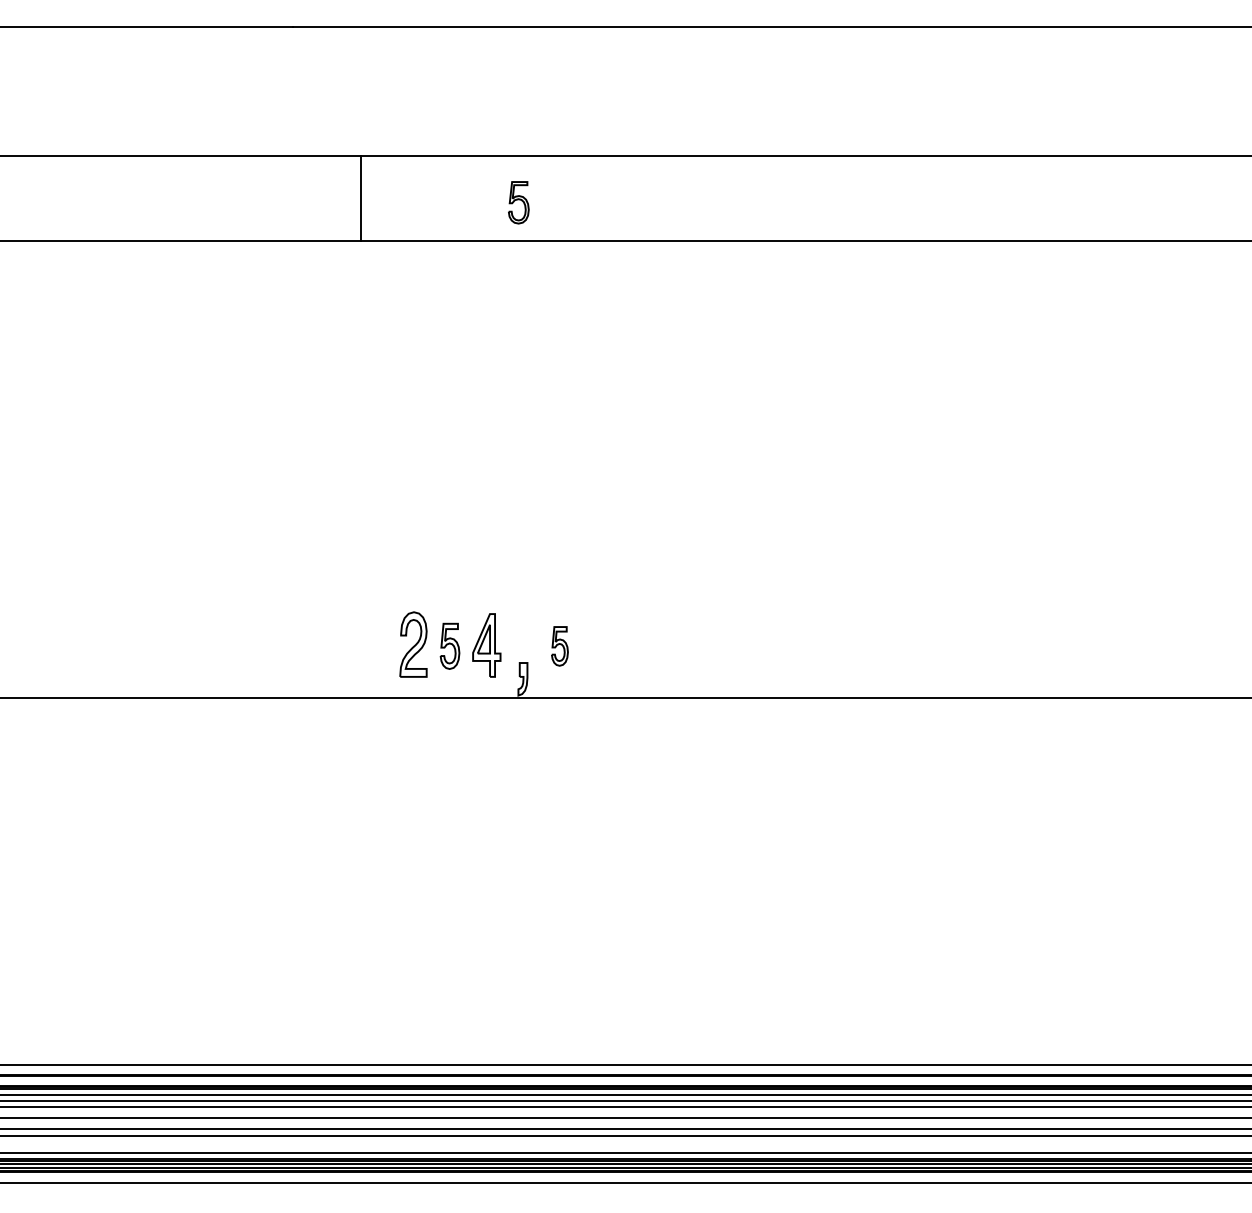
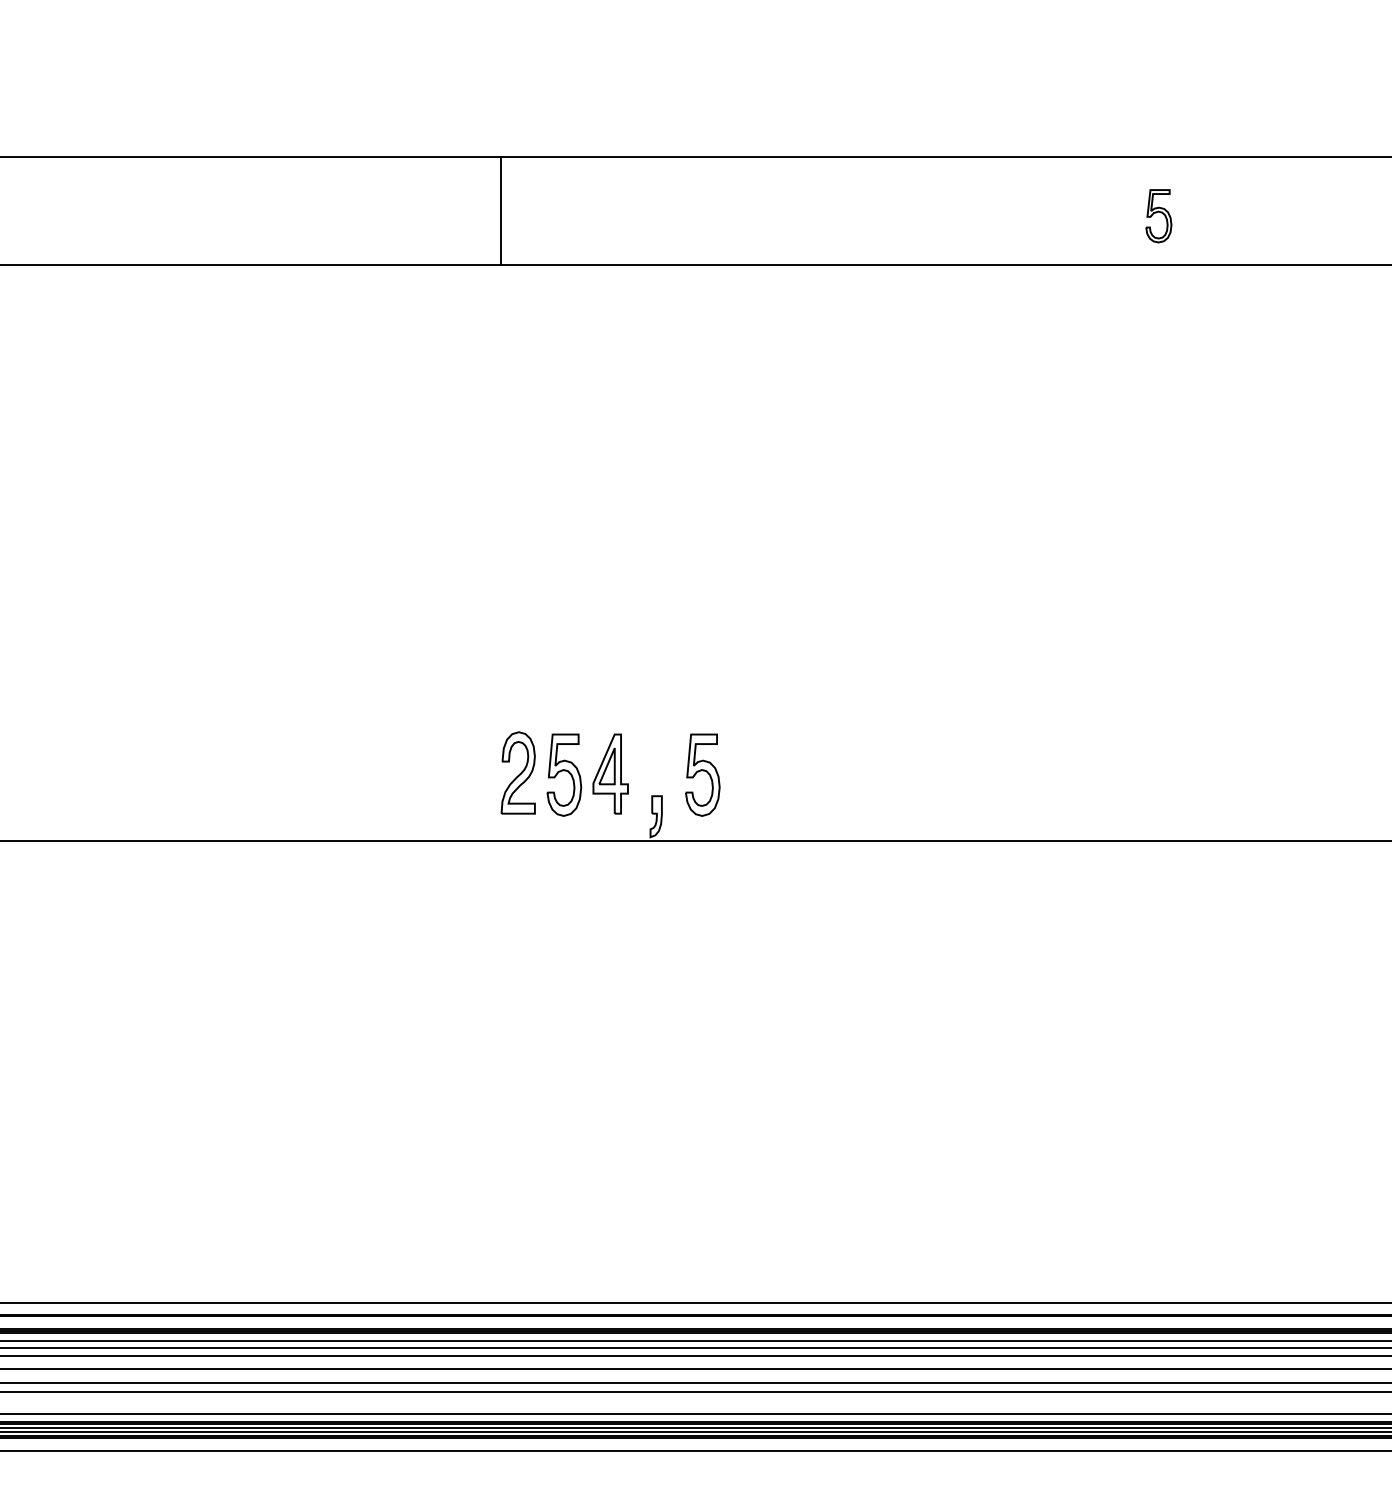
line: (360, 198) -> (500, 210), moved
part: (518, 202) -> (1158, 215), moved
part: (449, 646) -> (563, 775), size x1.43
part: (559, 646) -> (702, 775), size x1.67

